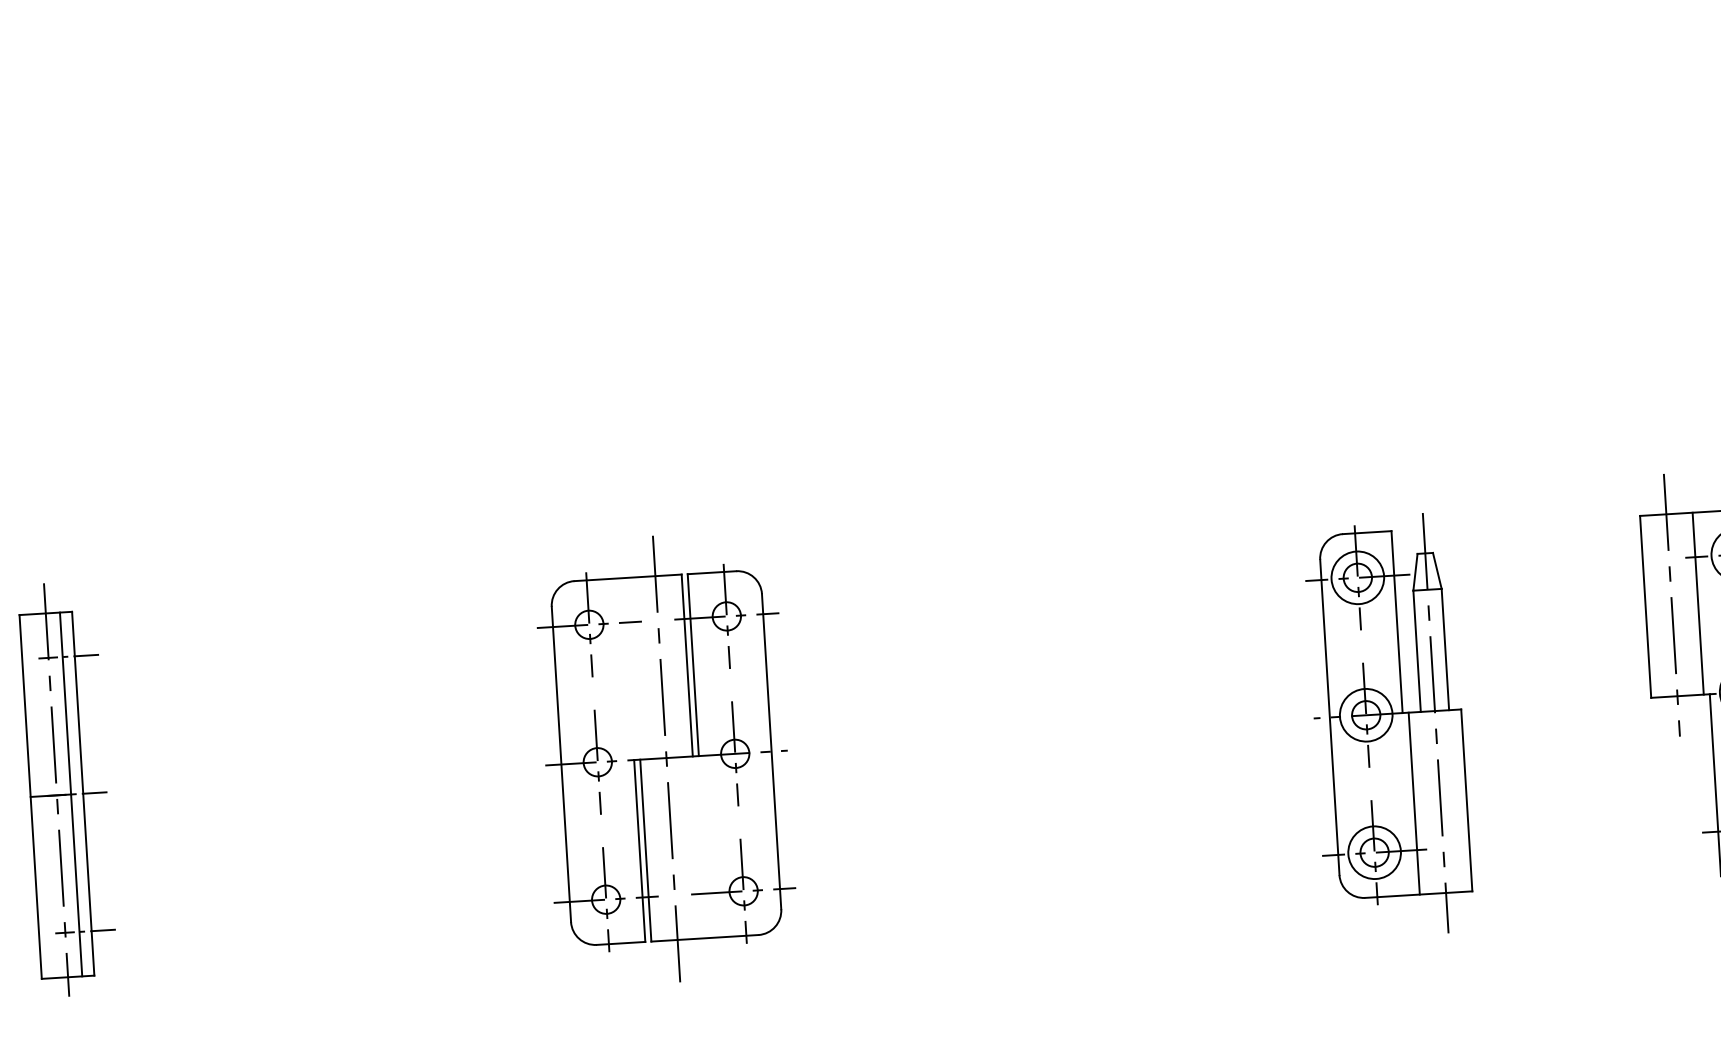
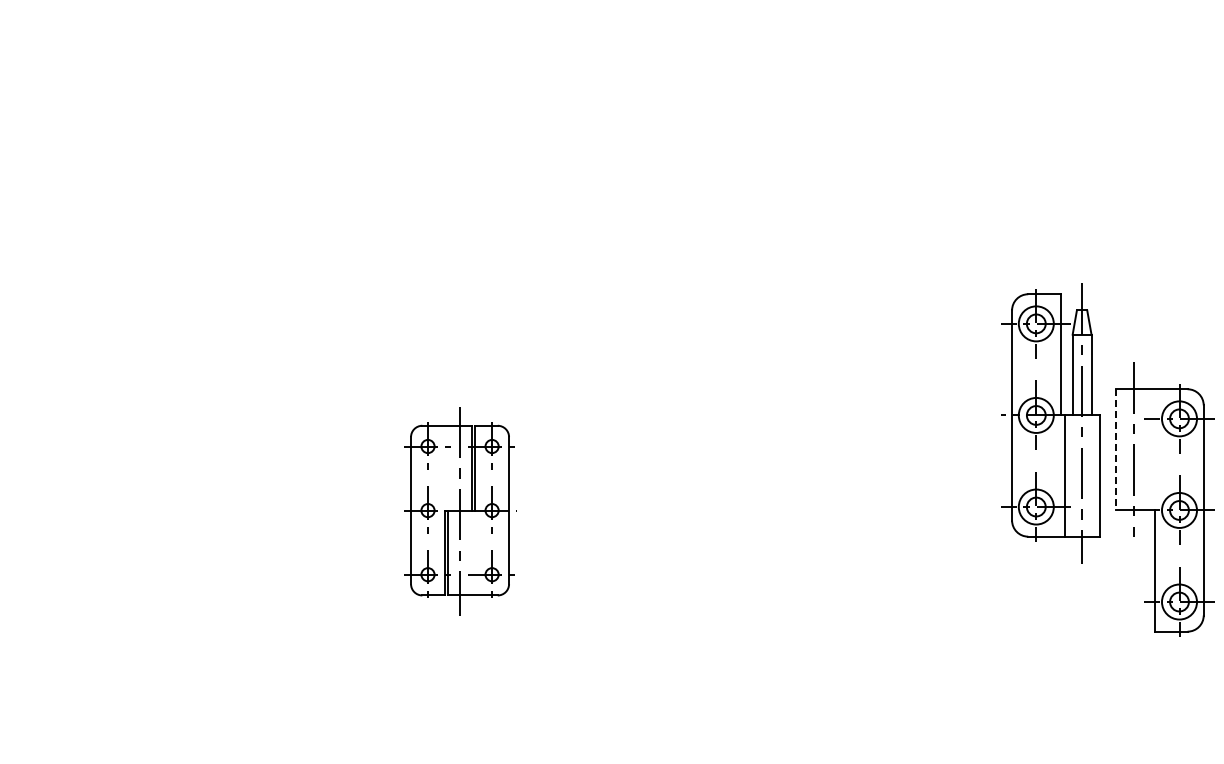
line: (1698, 603) -> (1151, 449), removed
line: (1646, 606) -> (1116, 449), solid -> dashed
part: (1388, 726) -> (1050, 423), moved
part: (665, 758) -> (459, 510), size x0.7
part: (67, 788) -> (61, 506), removed

